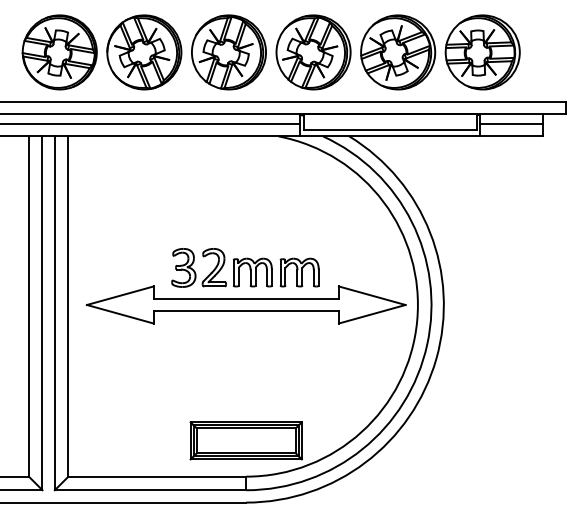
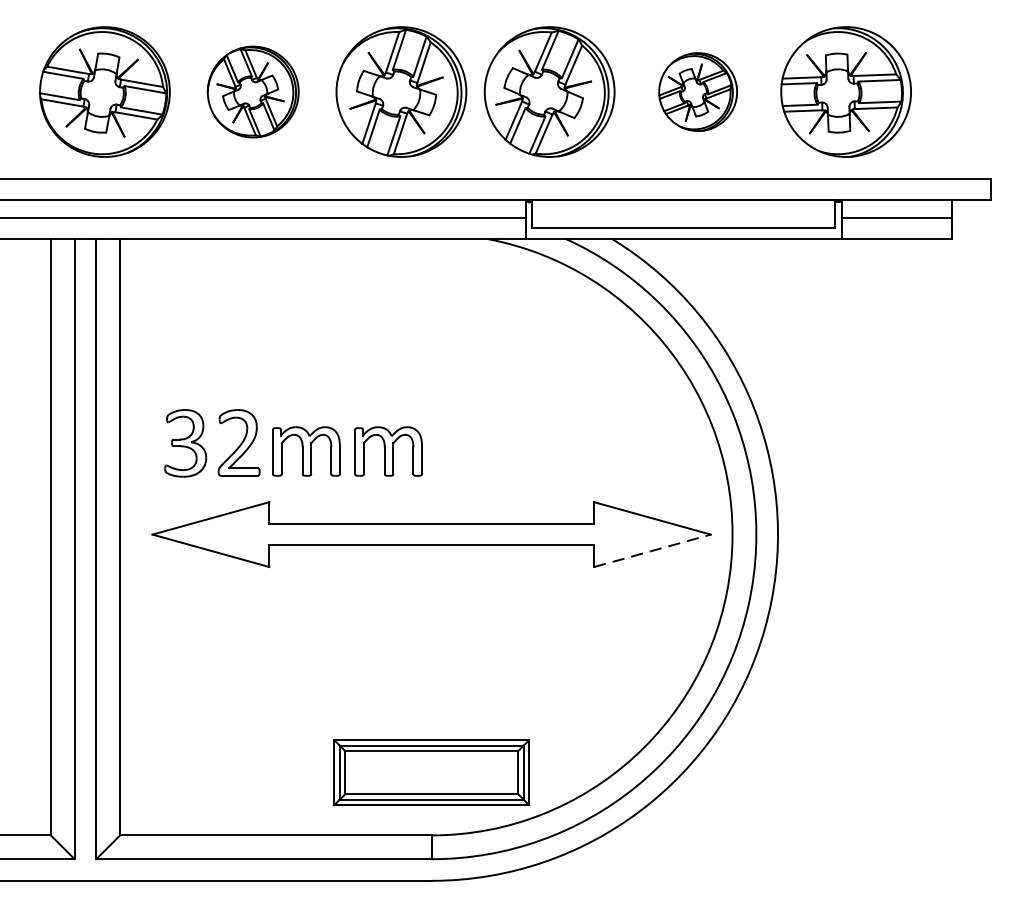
part: (144, 52) -> (253, 92), size x0.7
part: (398, 52) -> (698, 92), size x0.6
part: (245, 267) -> (293, 442), moved
line: (372, 314) -> (652, 551), solid -> dashed

